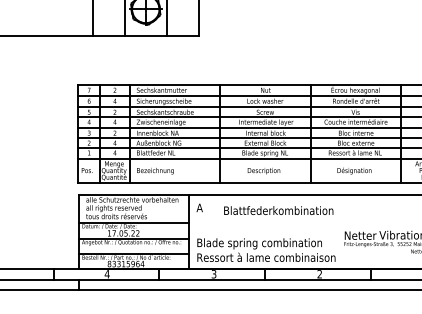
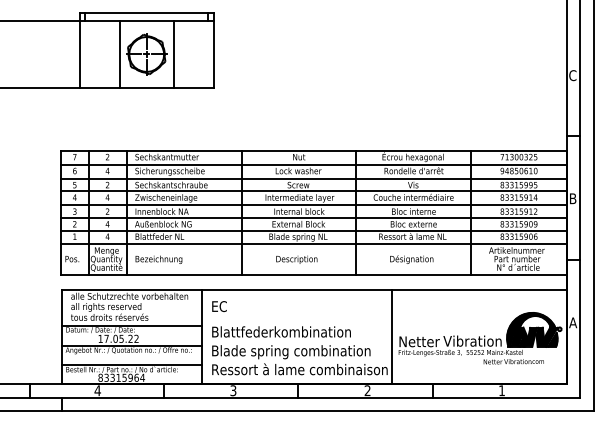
text: (202, 207) -> (218, 306), A -> EC
text: (278, 210) -> (281, 331), moved
line: (339, 232) -> (392, 337), added

